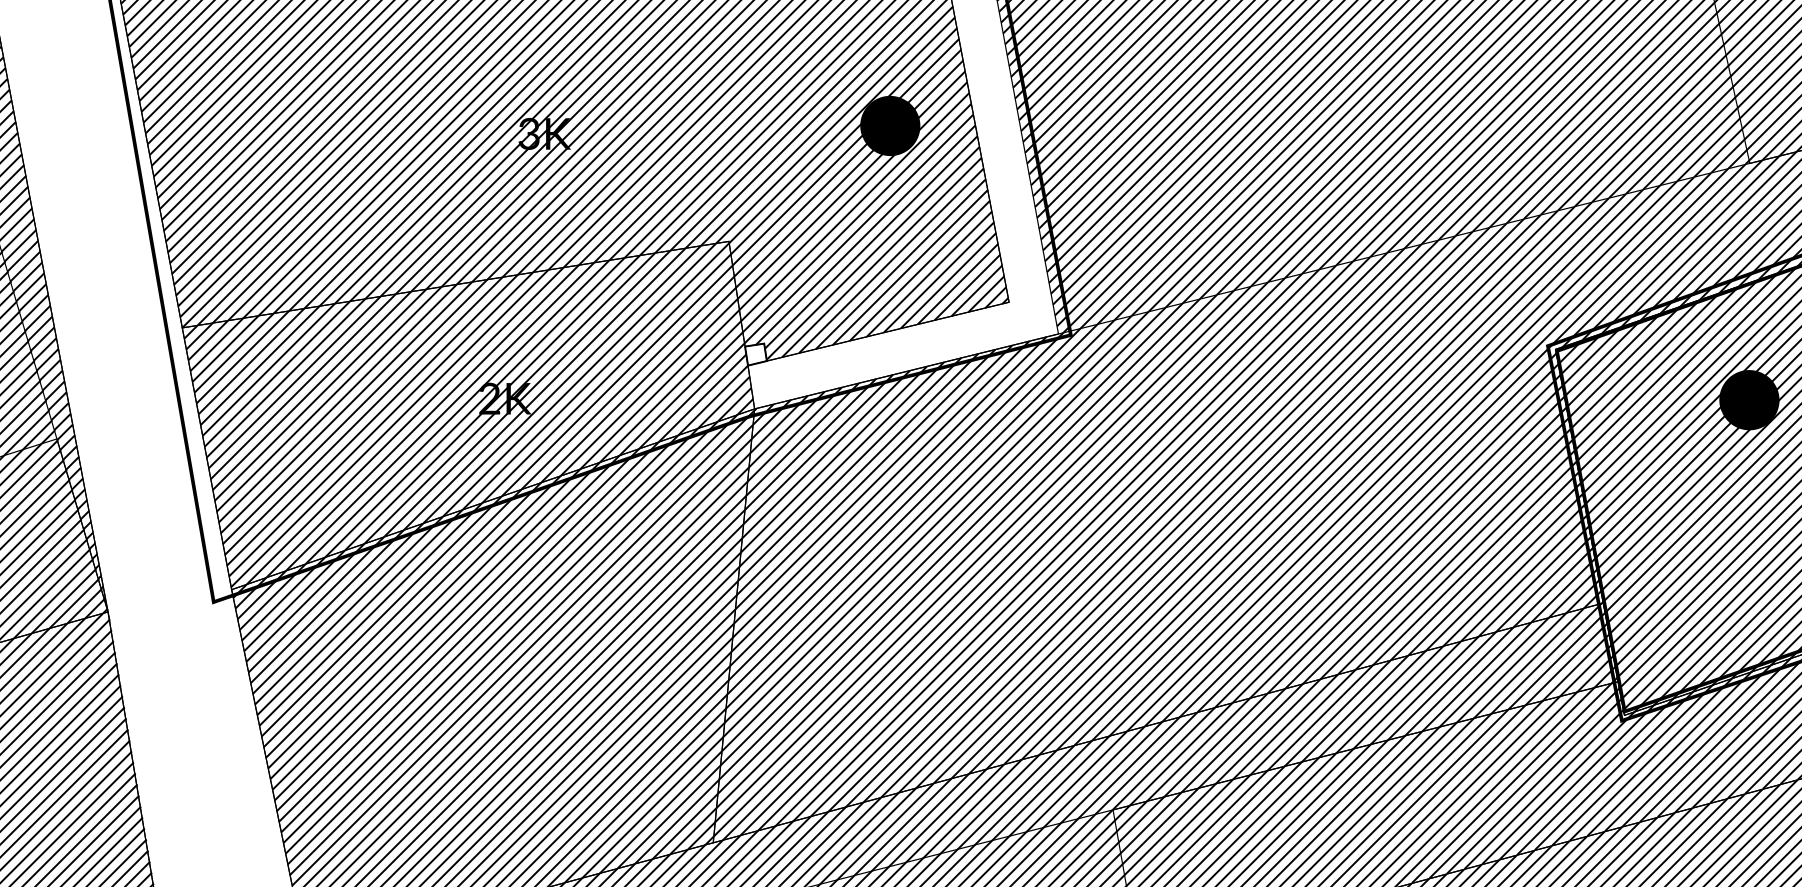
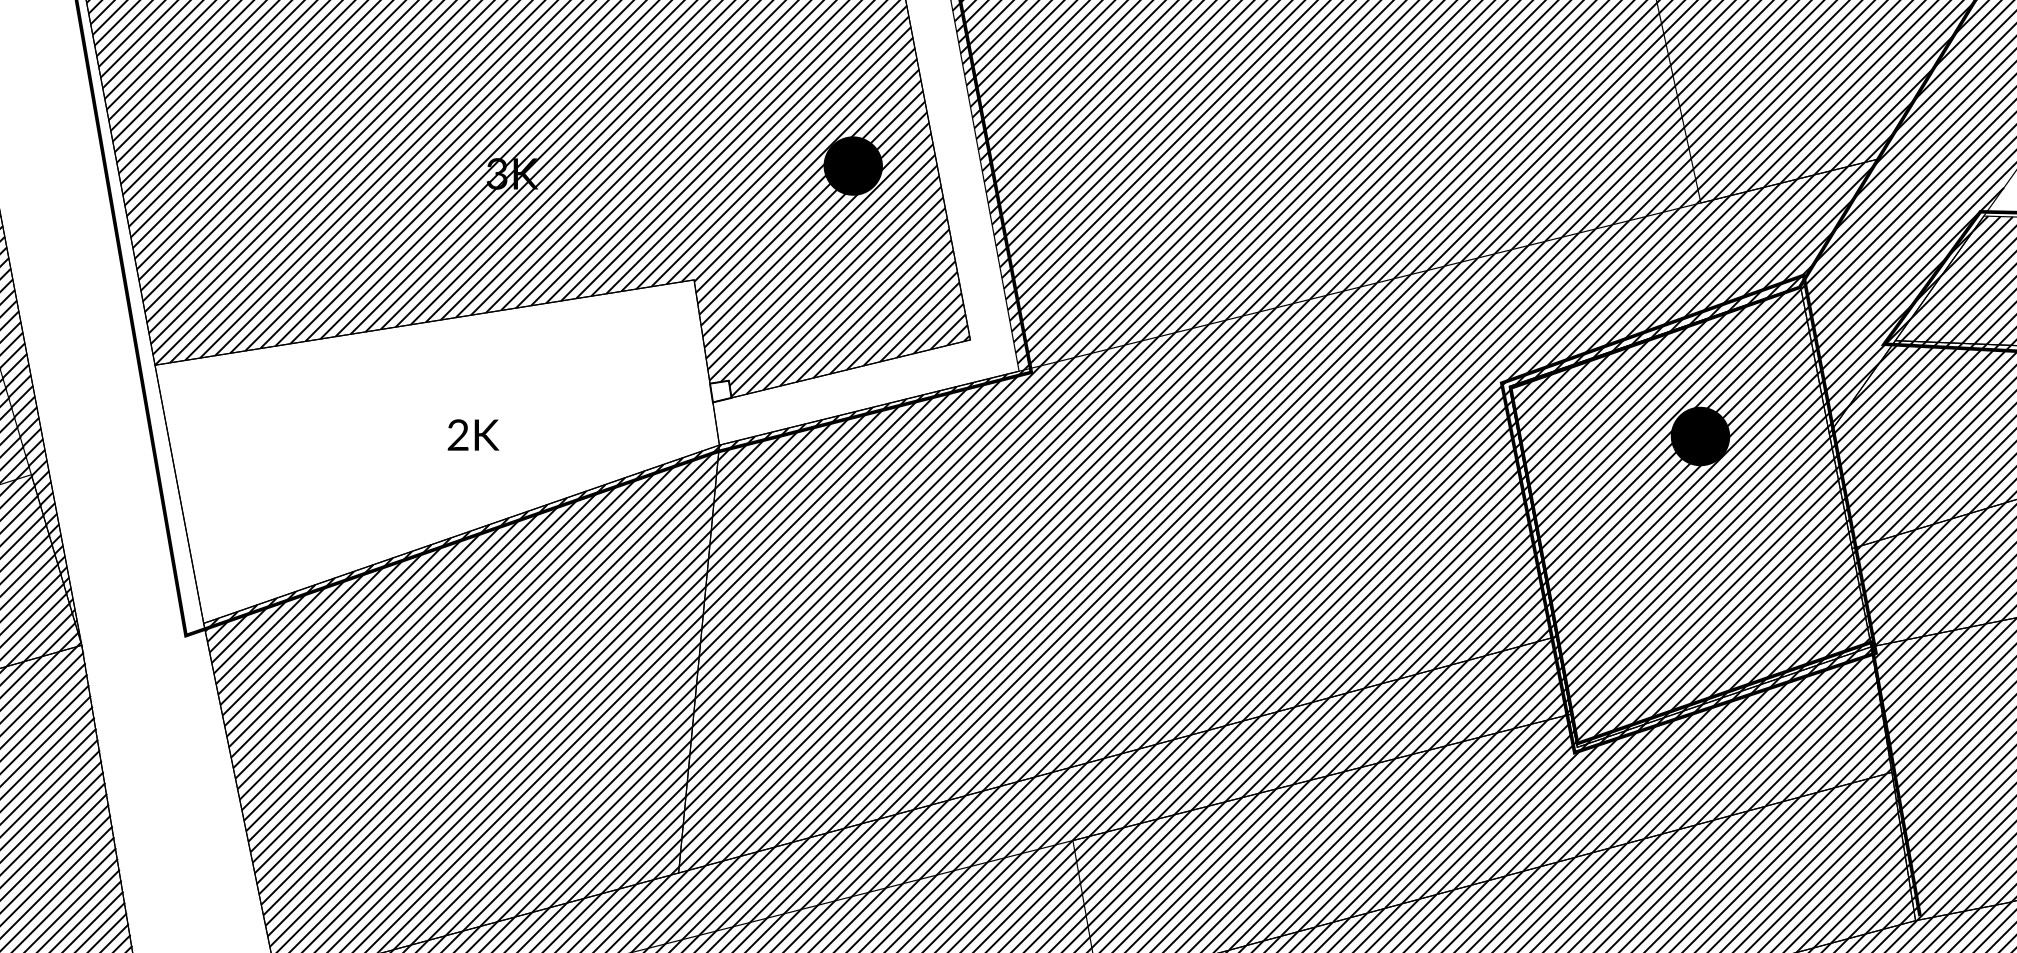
hatch: (467, 414) -> (436, 450), removed

